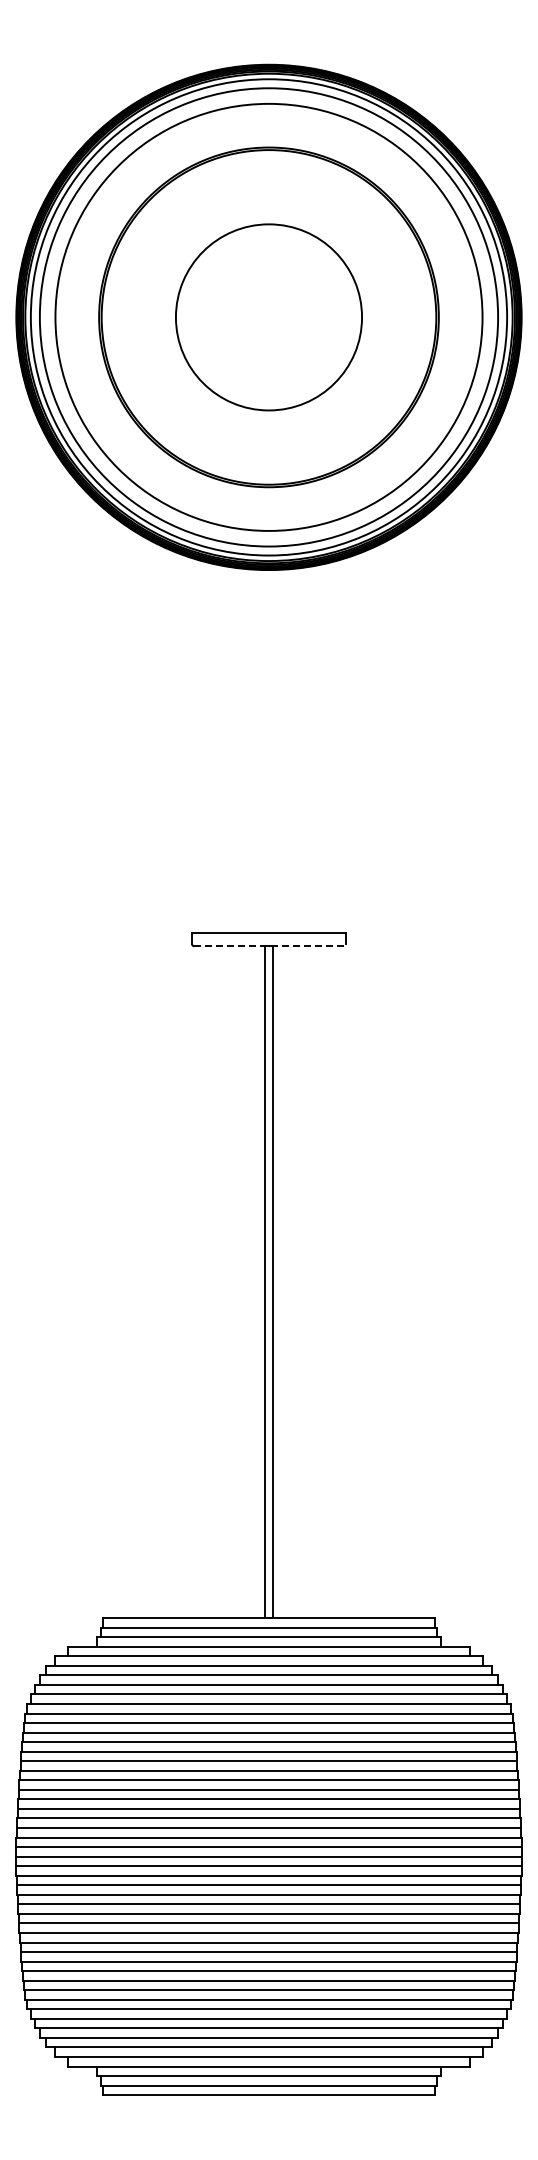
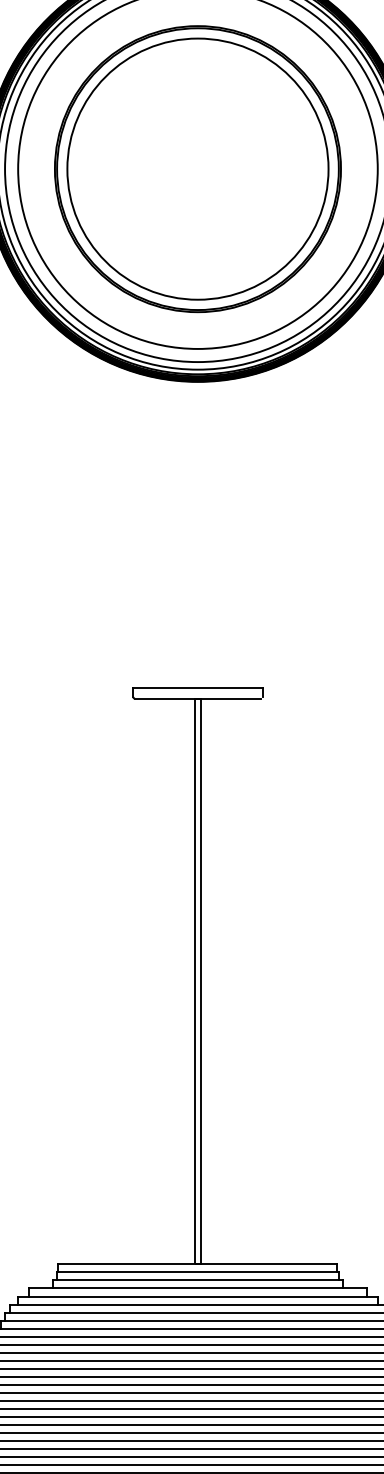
circle: (268, 317) -> (197, 169), size x1.67
line: (269, 946) -> (198, 698), dashed -> solid

